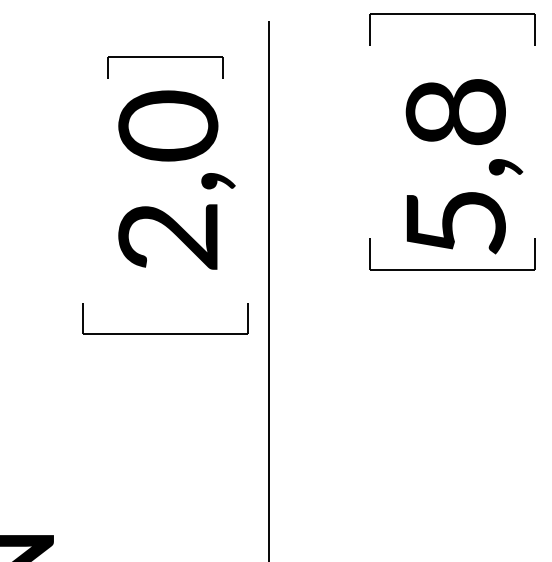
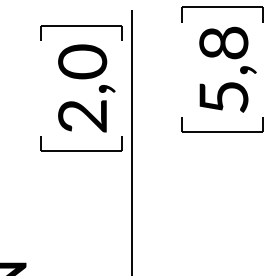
part: (166, 66) -> (81, 32), size x1.43
text: (463, 165) -> (227, 69), moved
part: (166, 332) -> (81, 150), moved

